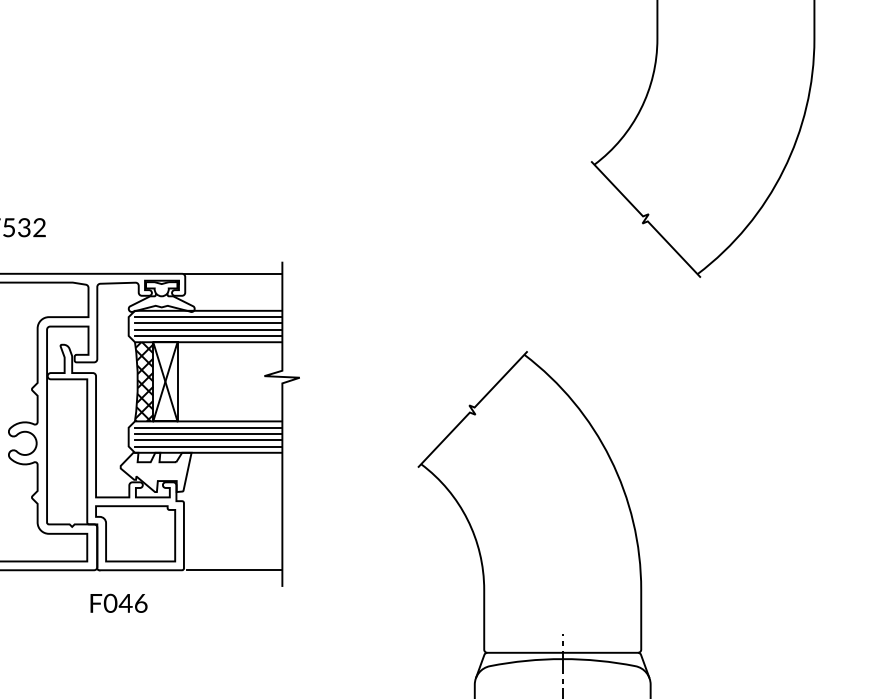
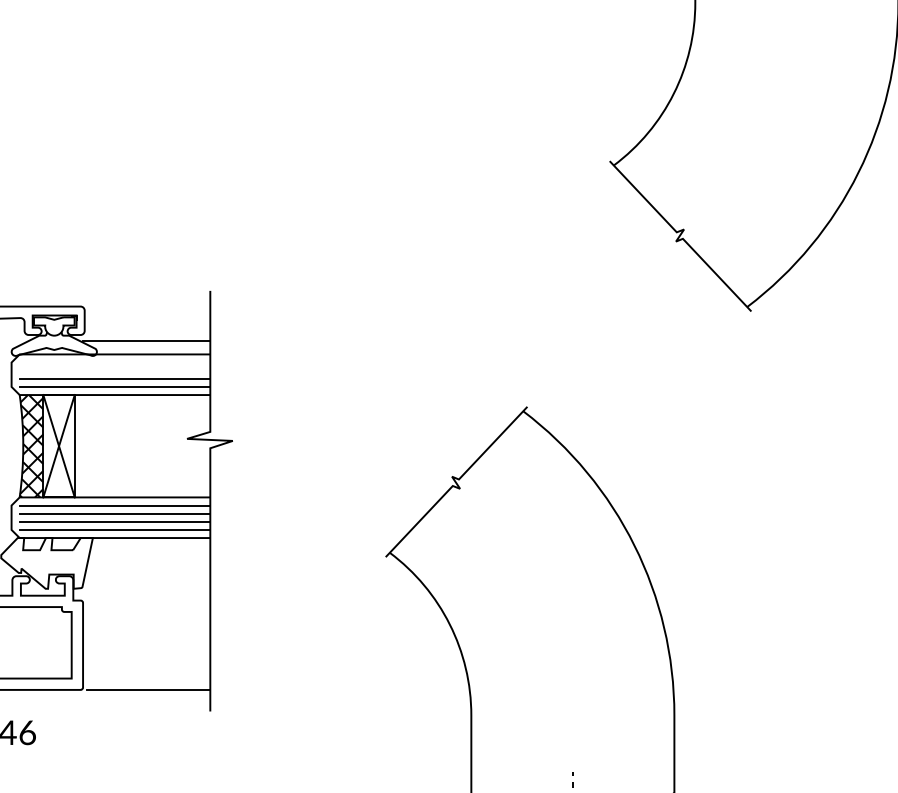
line: (233, 273) -> (147, 341), moved
line: (208, 317) -> (114, 363), removed
line: (208, 323) -> (114, 370), removed

